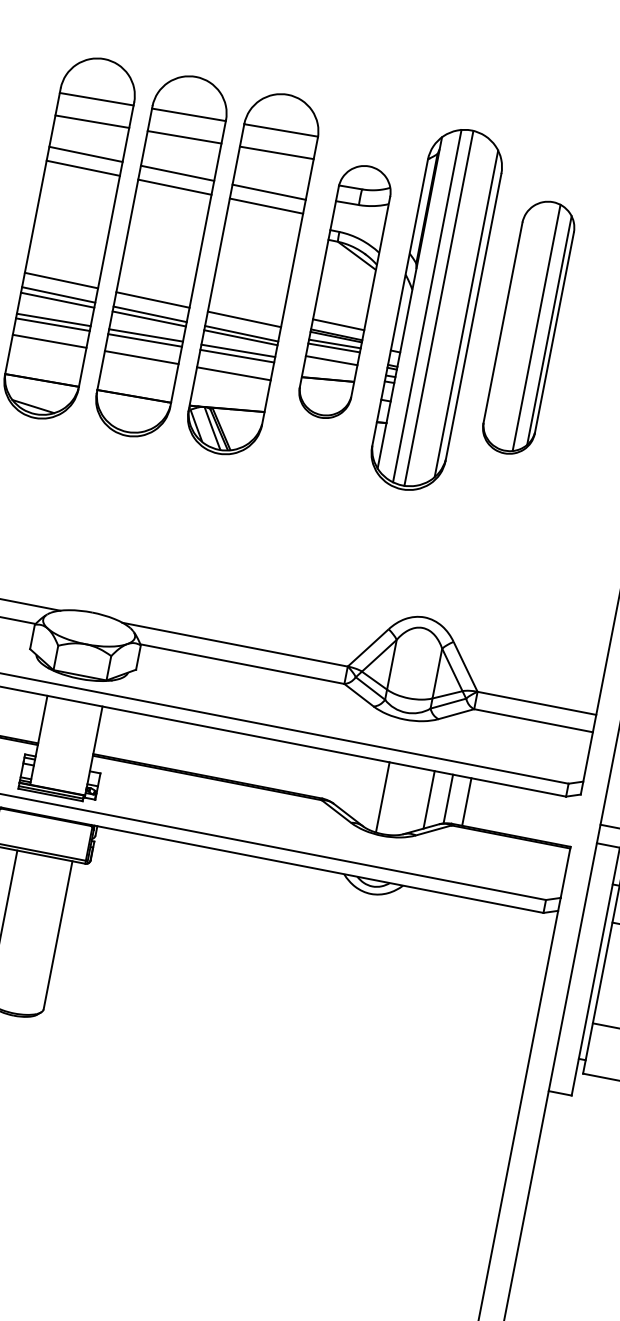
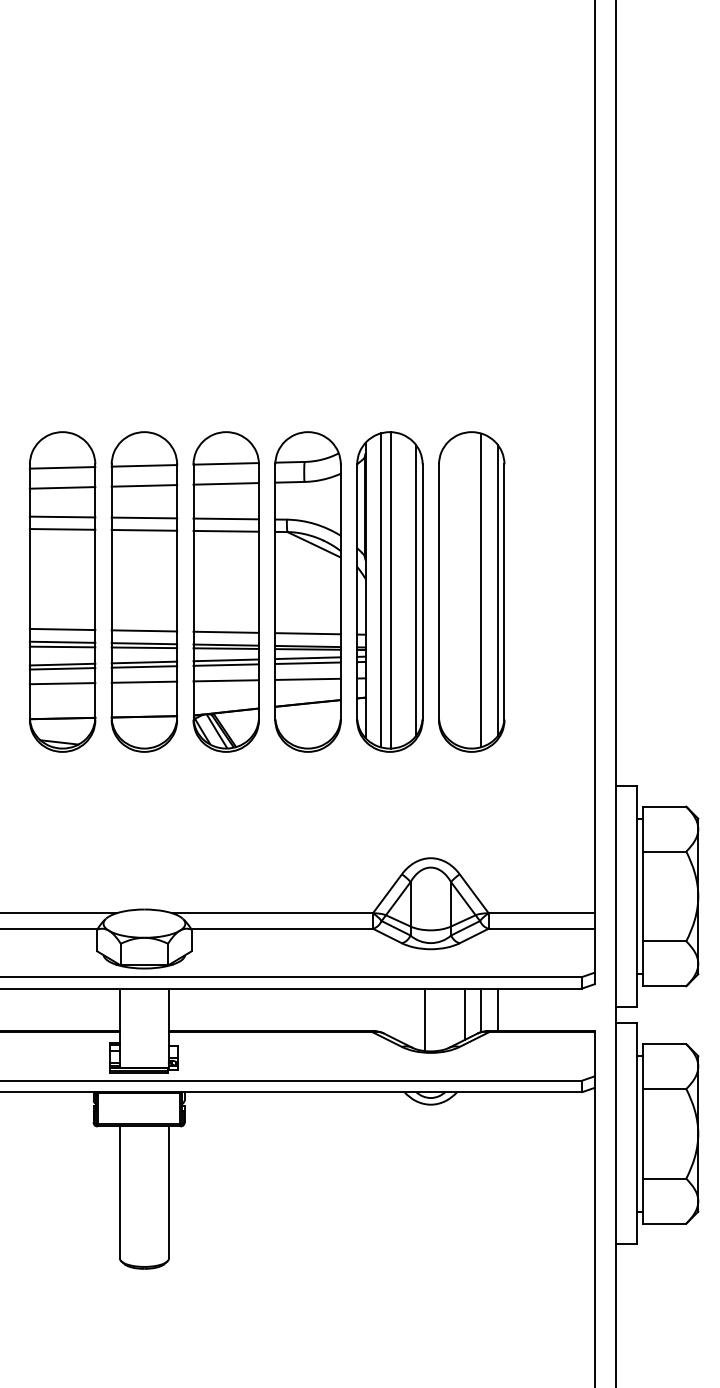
part: (344, 291) -> (307, 591), size x1.43
part: (528, 327) -> (471, 591), size x1.43

